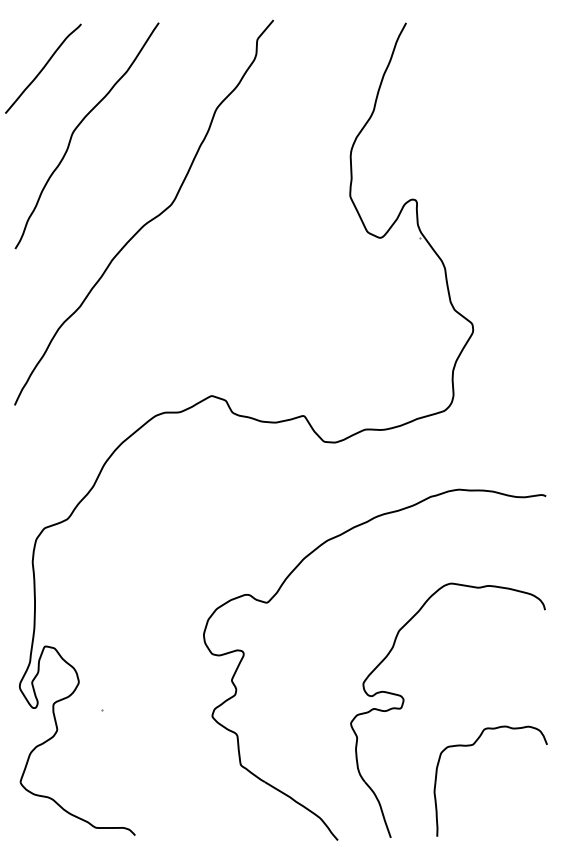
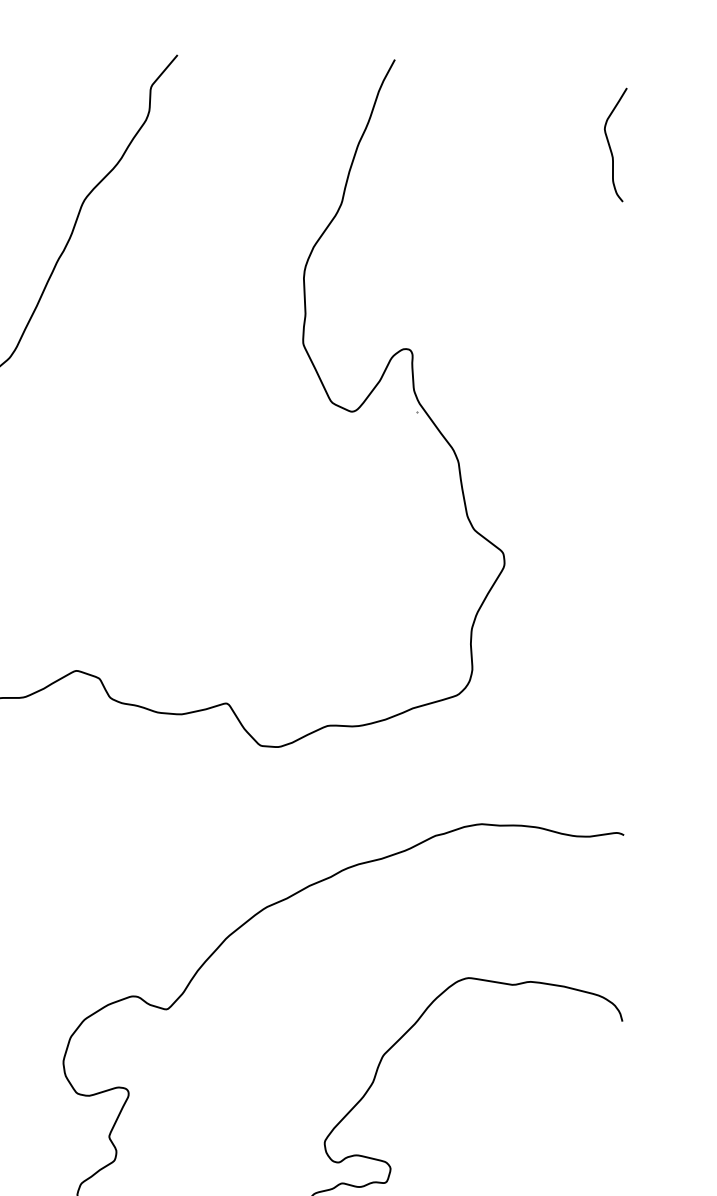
curve: (538, 75) -> (611, 145), added

